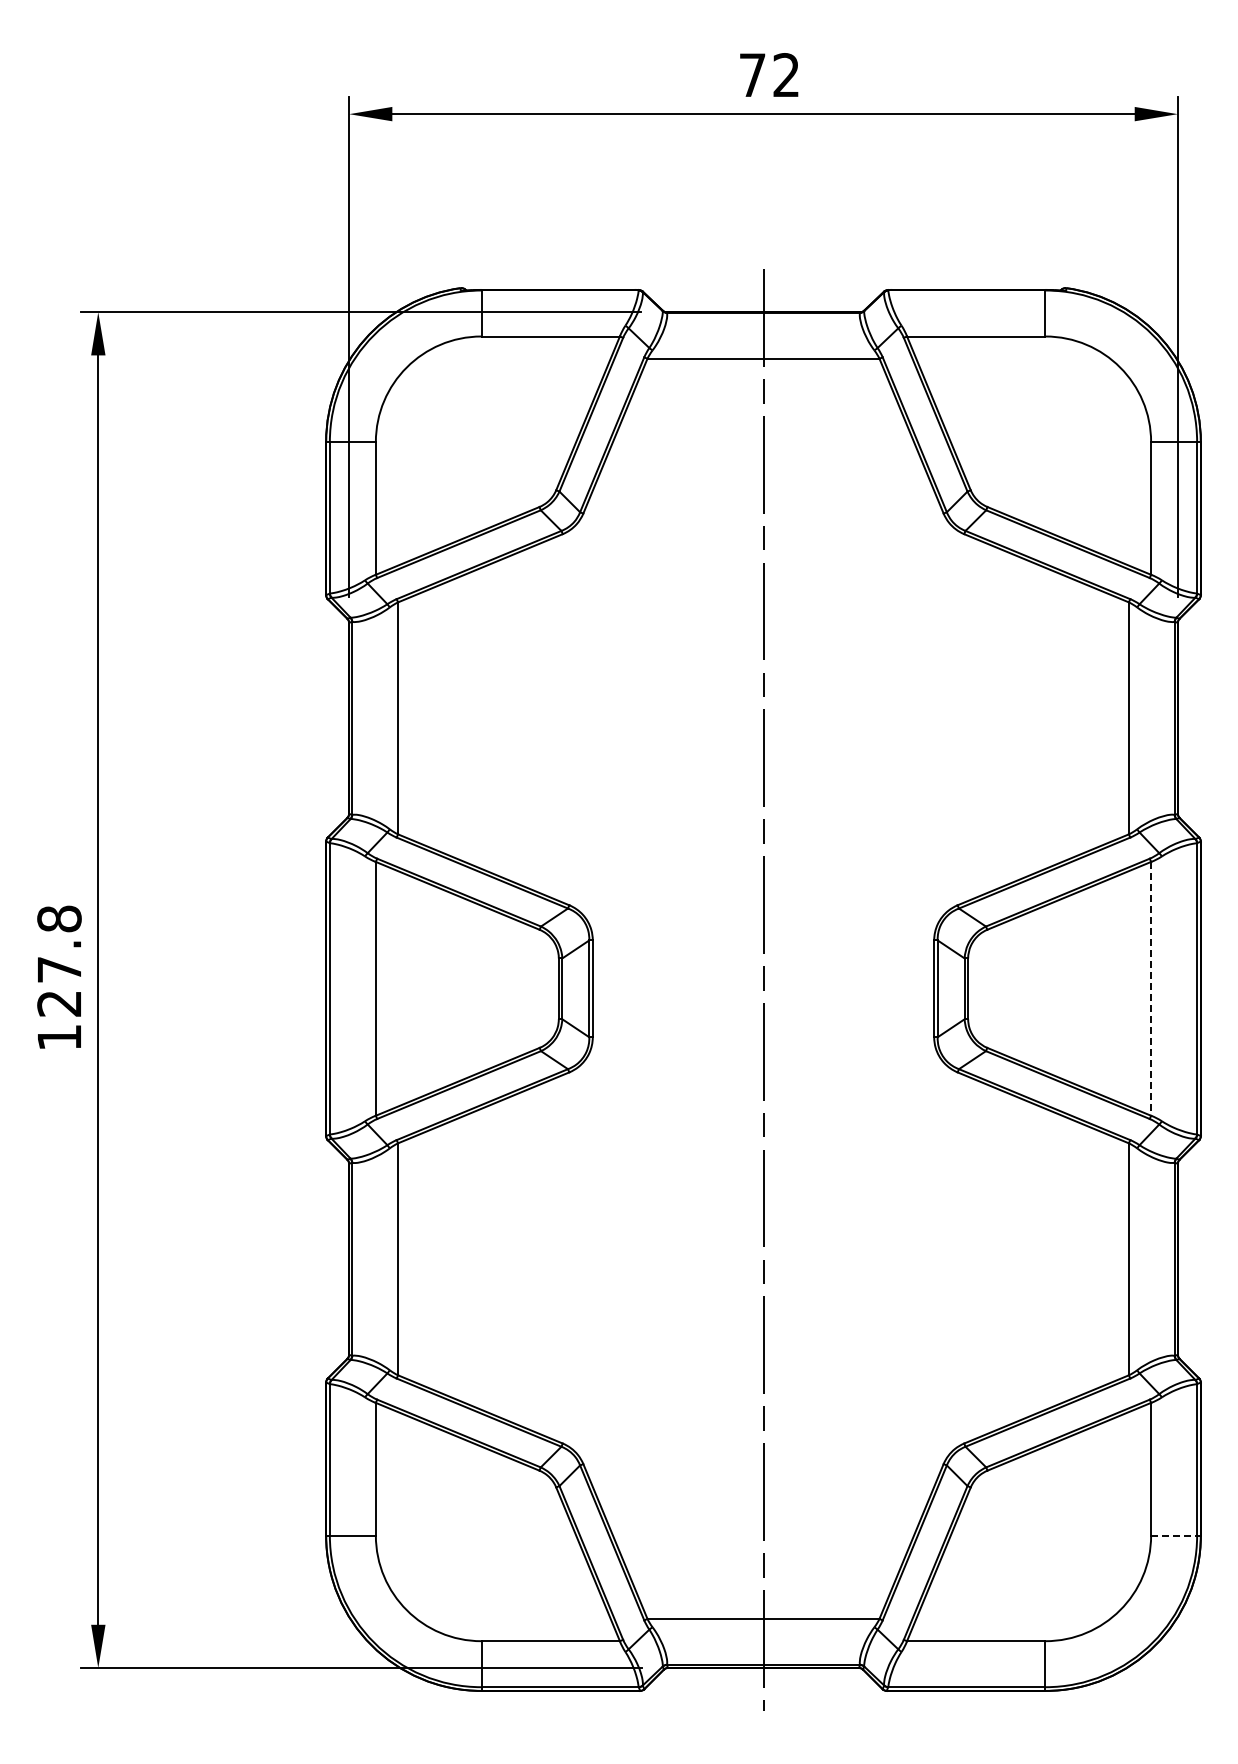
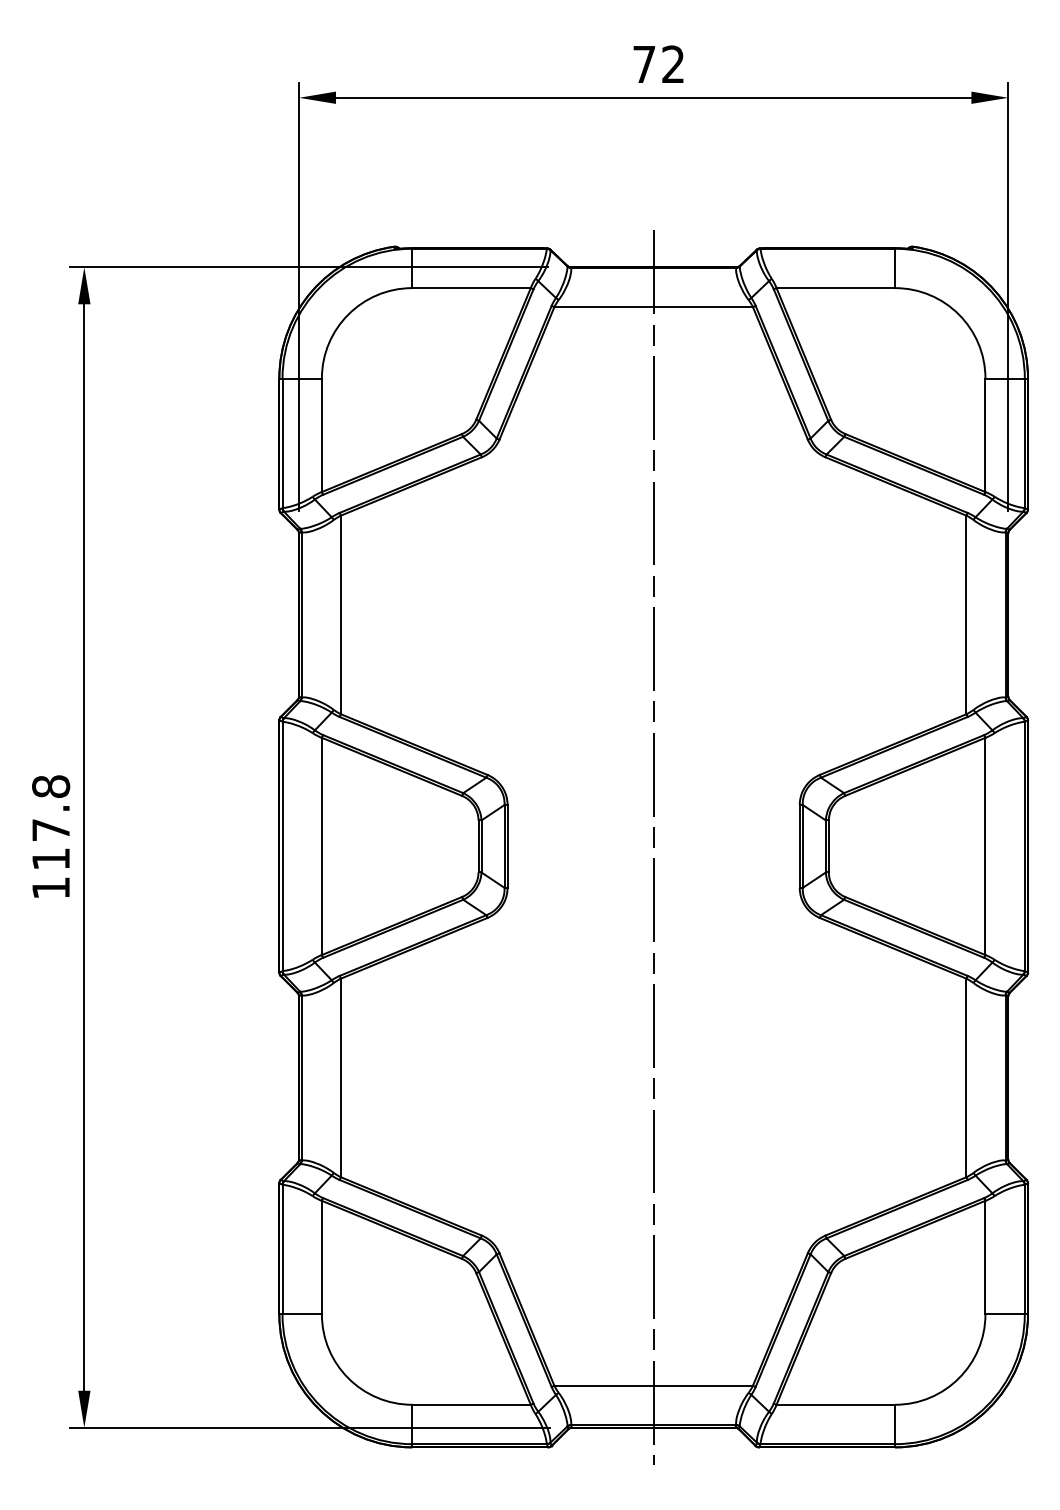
line: (1151, 988) -> (985, 846), dashed -> solid
text: (58, 1003) -> (50, 858), 127.8 -> 117.8
line: (1174, 1535) -> (1005, 1314), dashed -> solid

